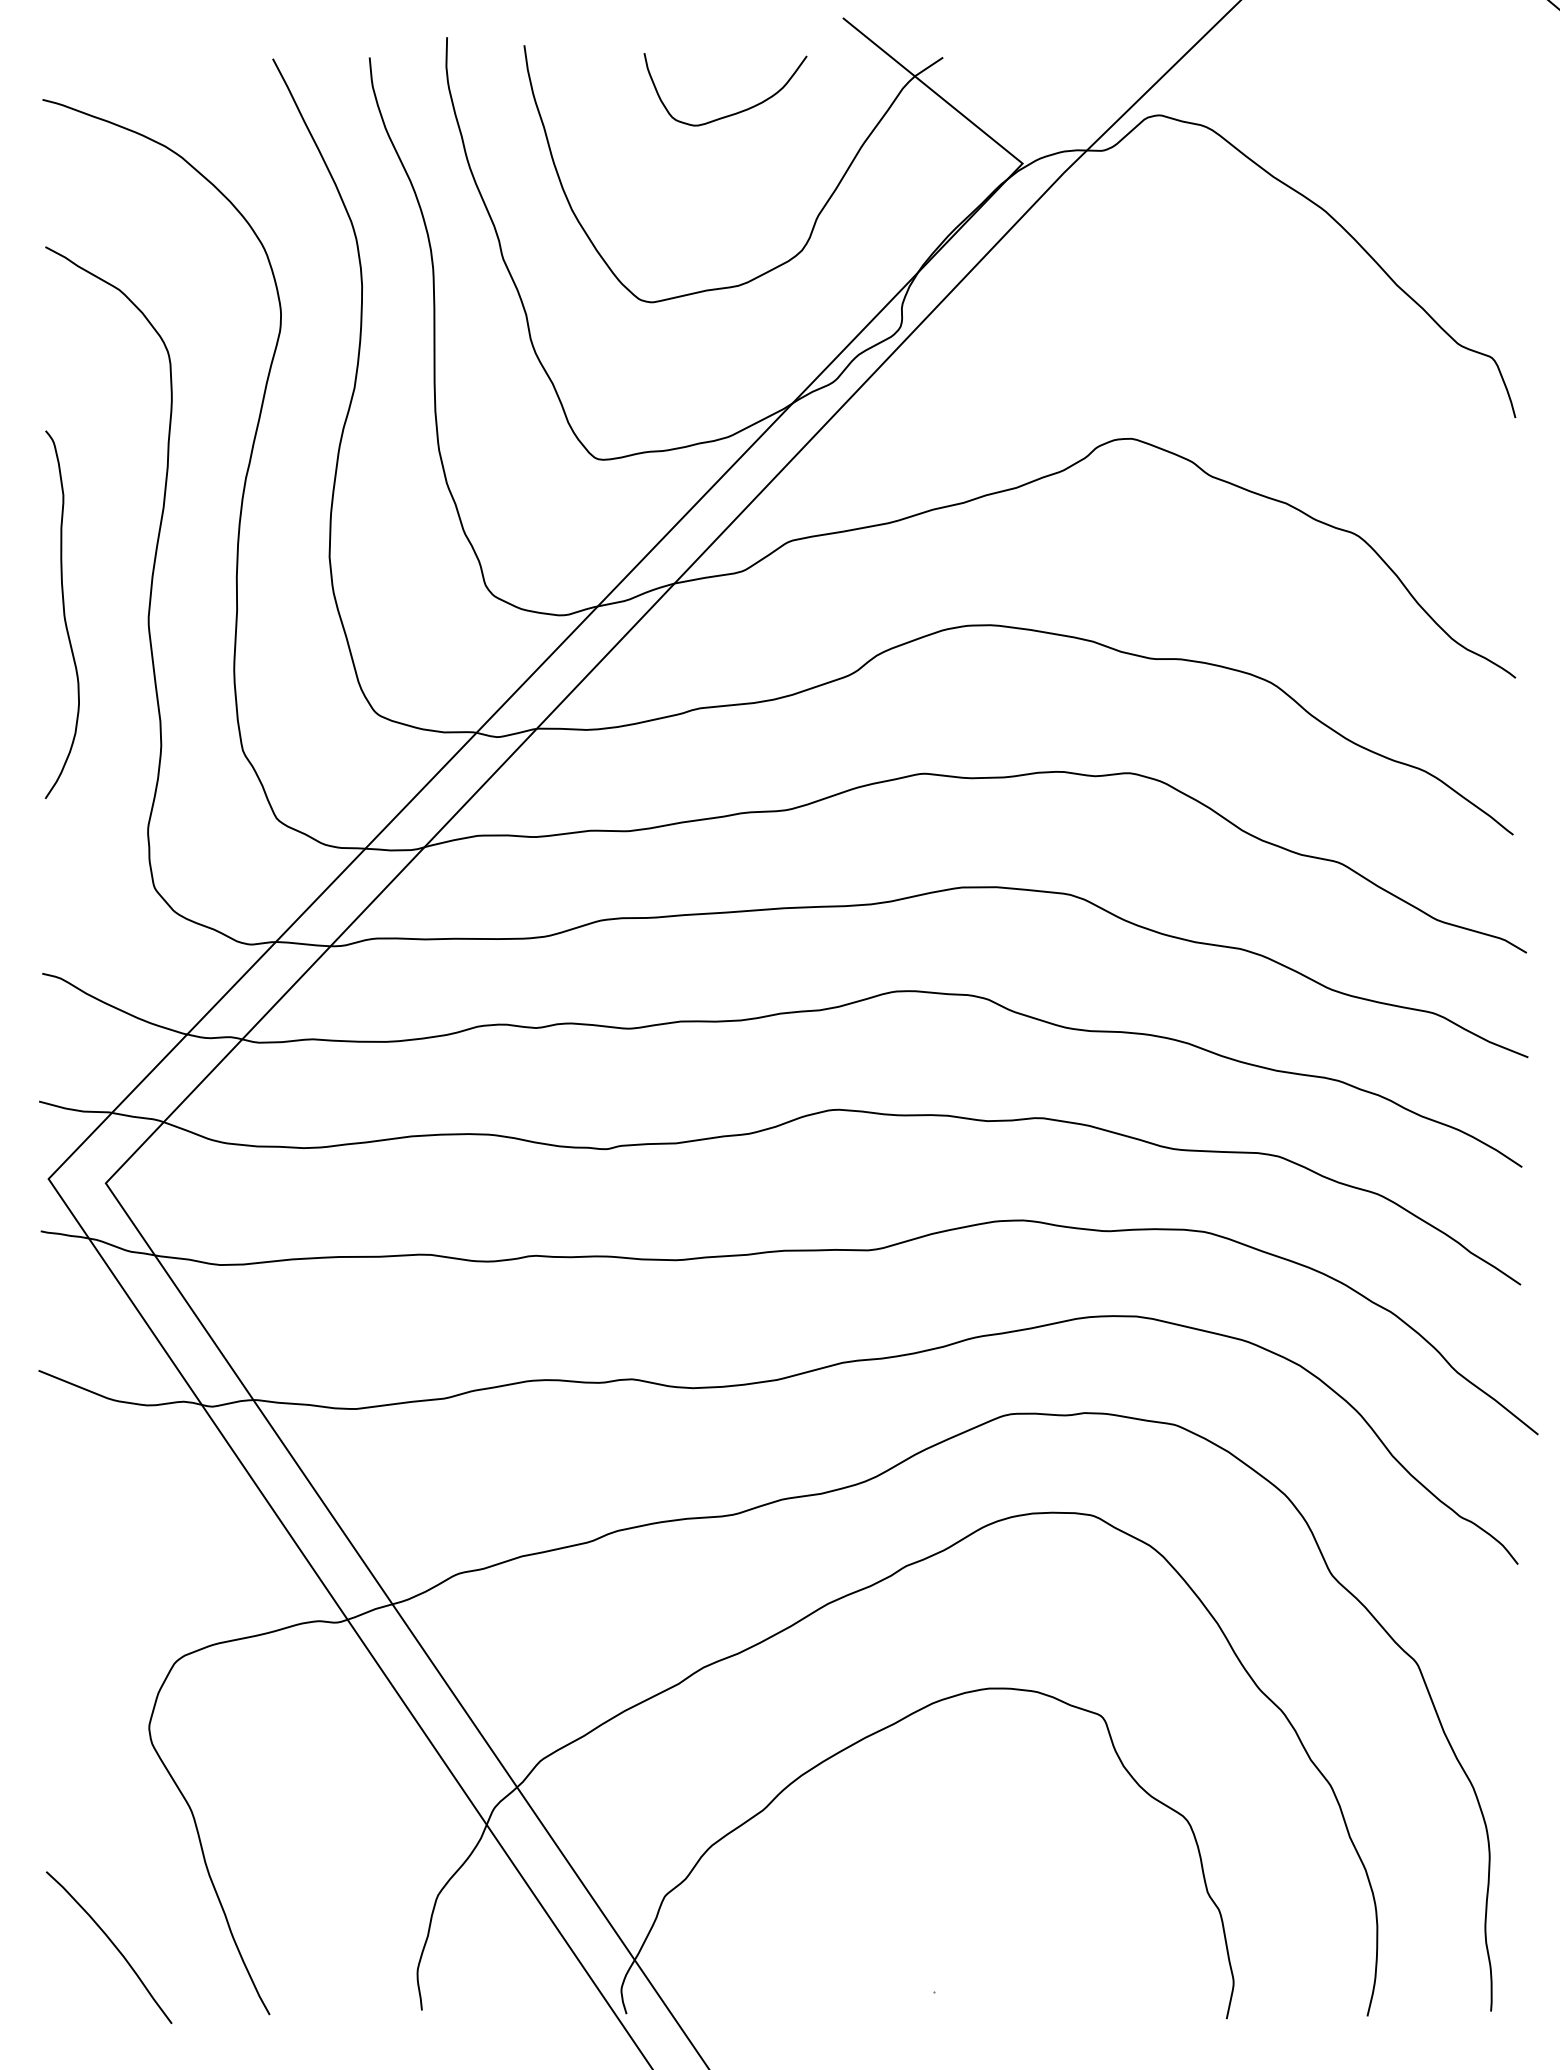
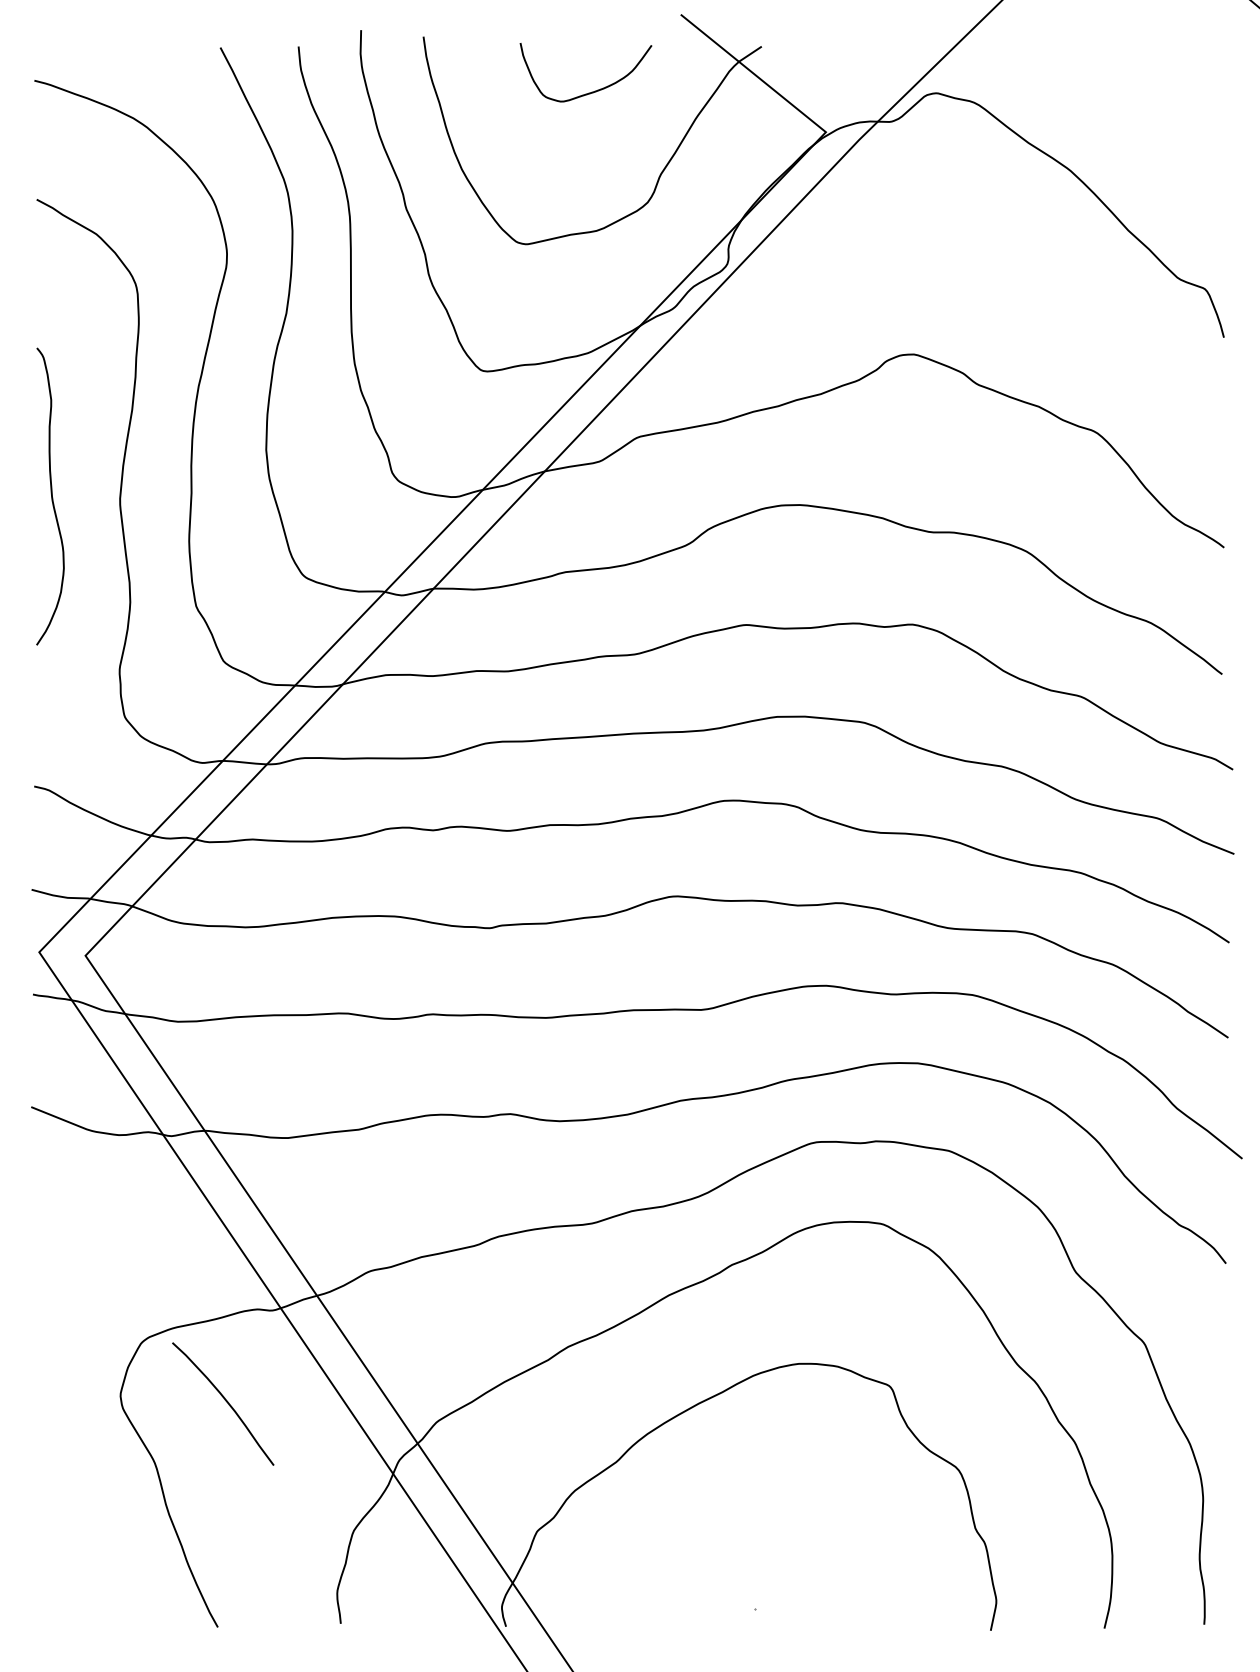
curve: (111, 1944) -> (225, 1401), moved

